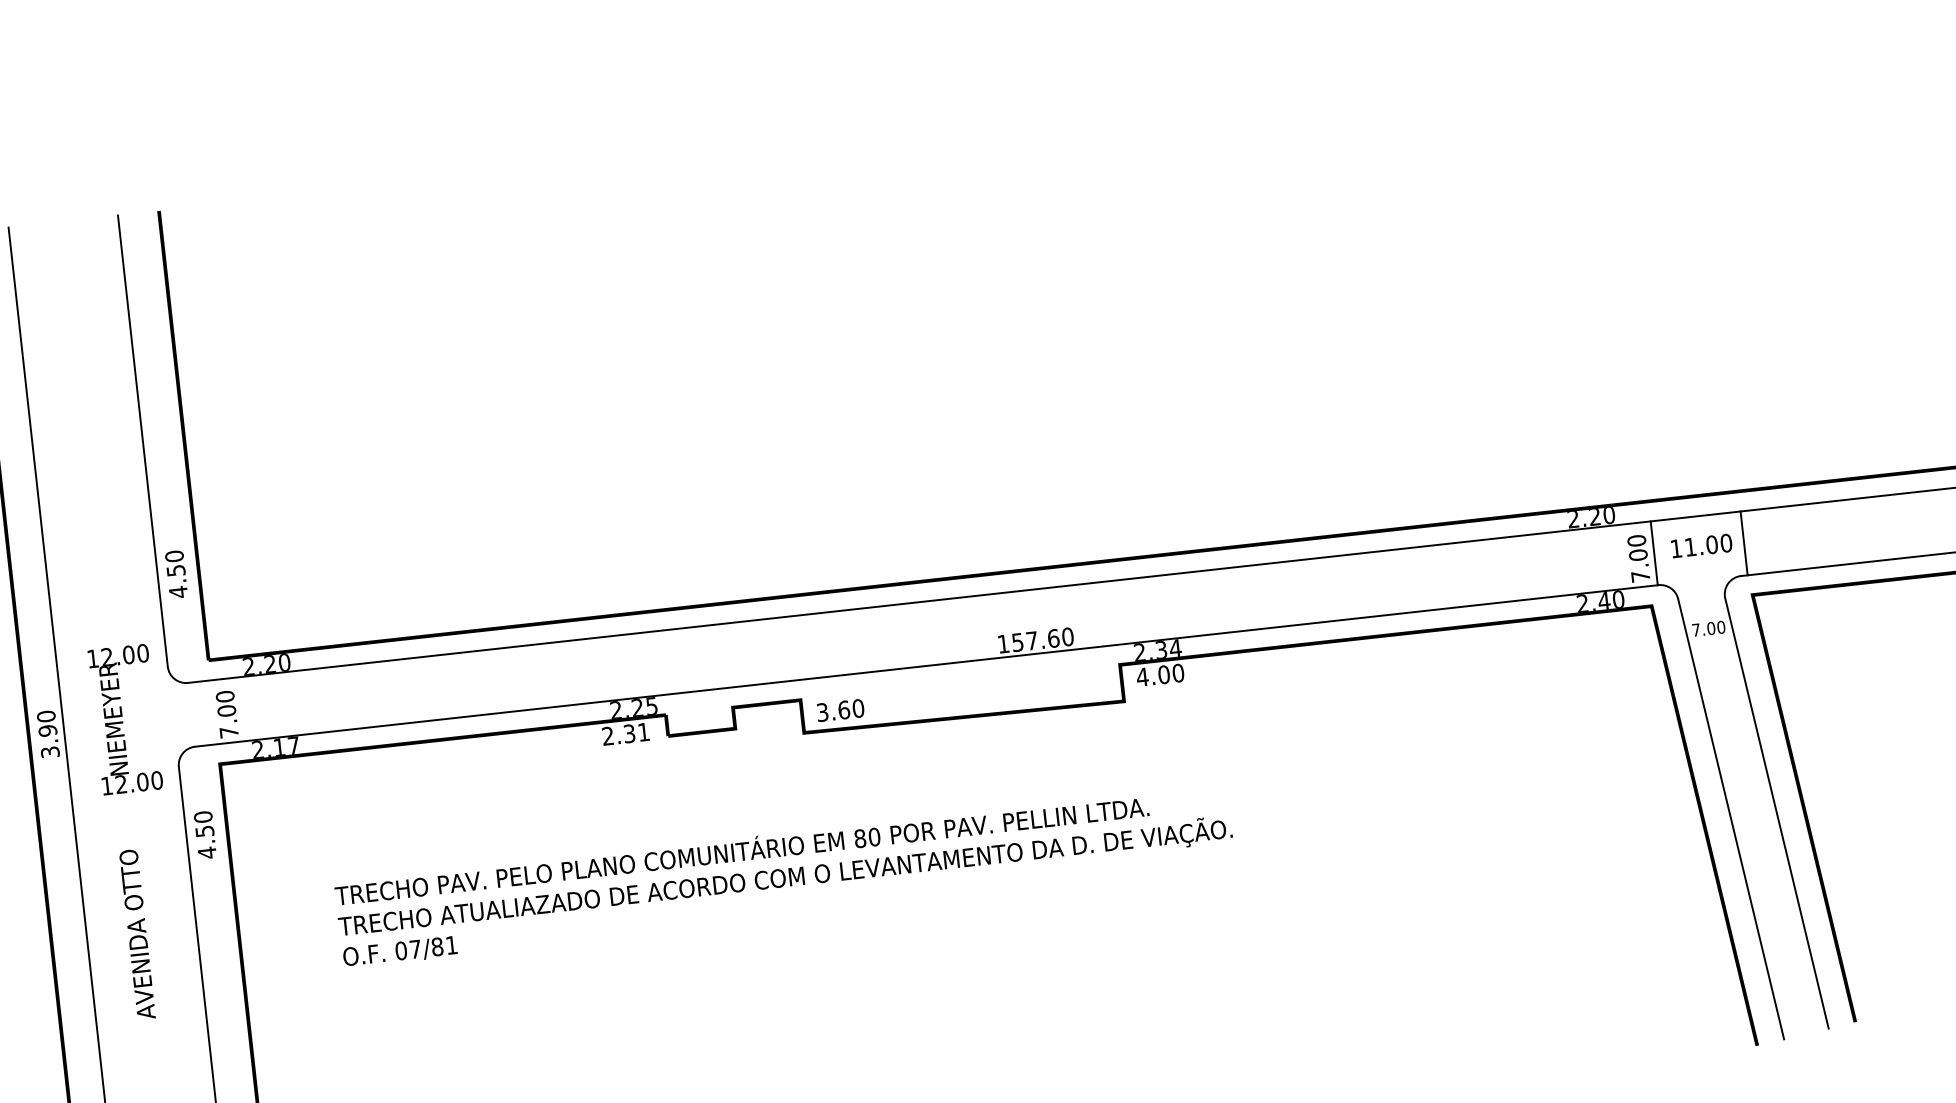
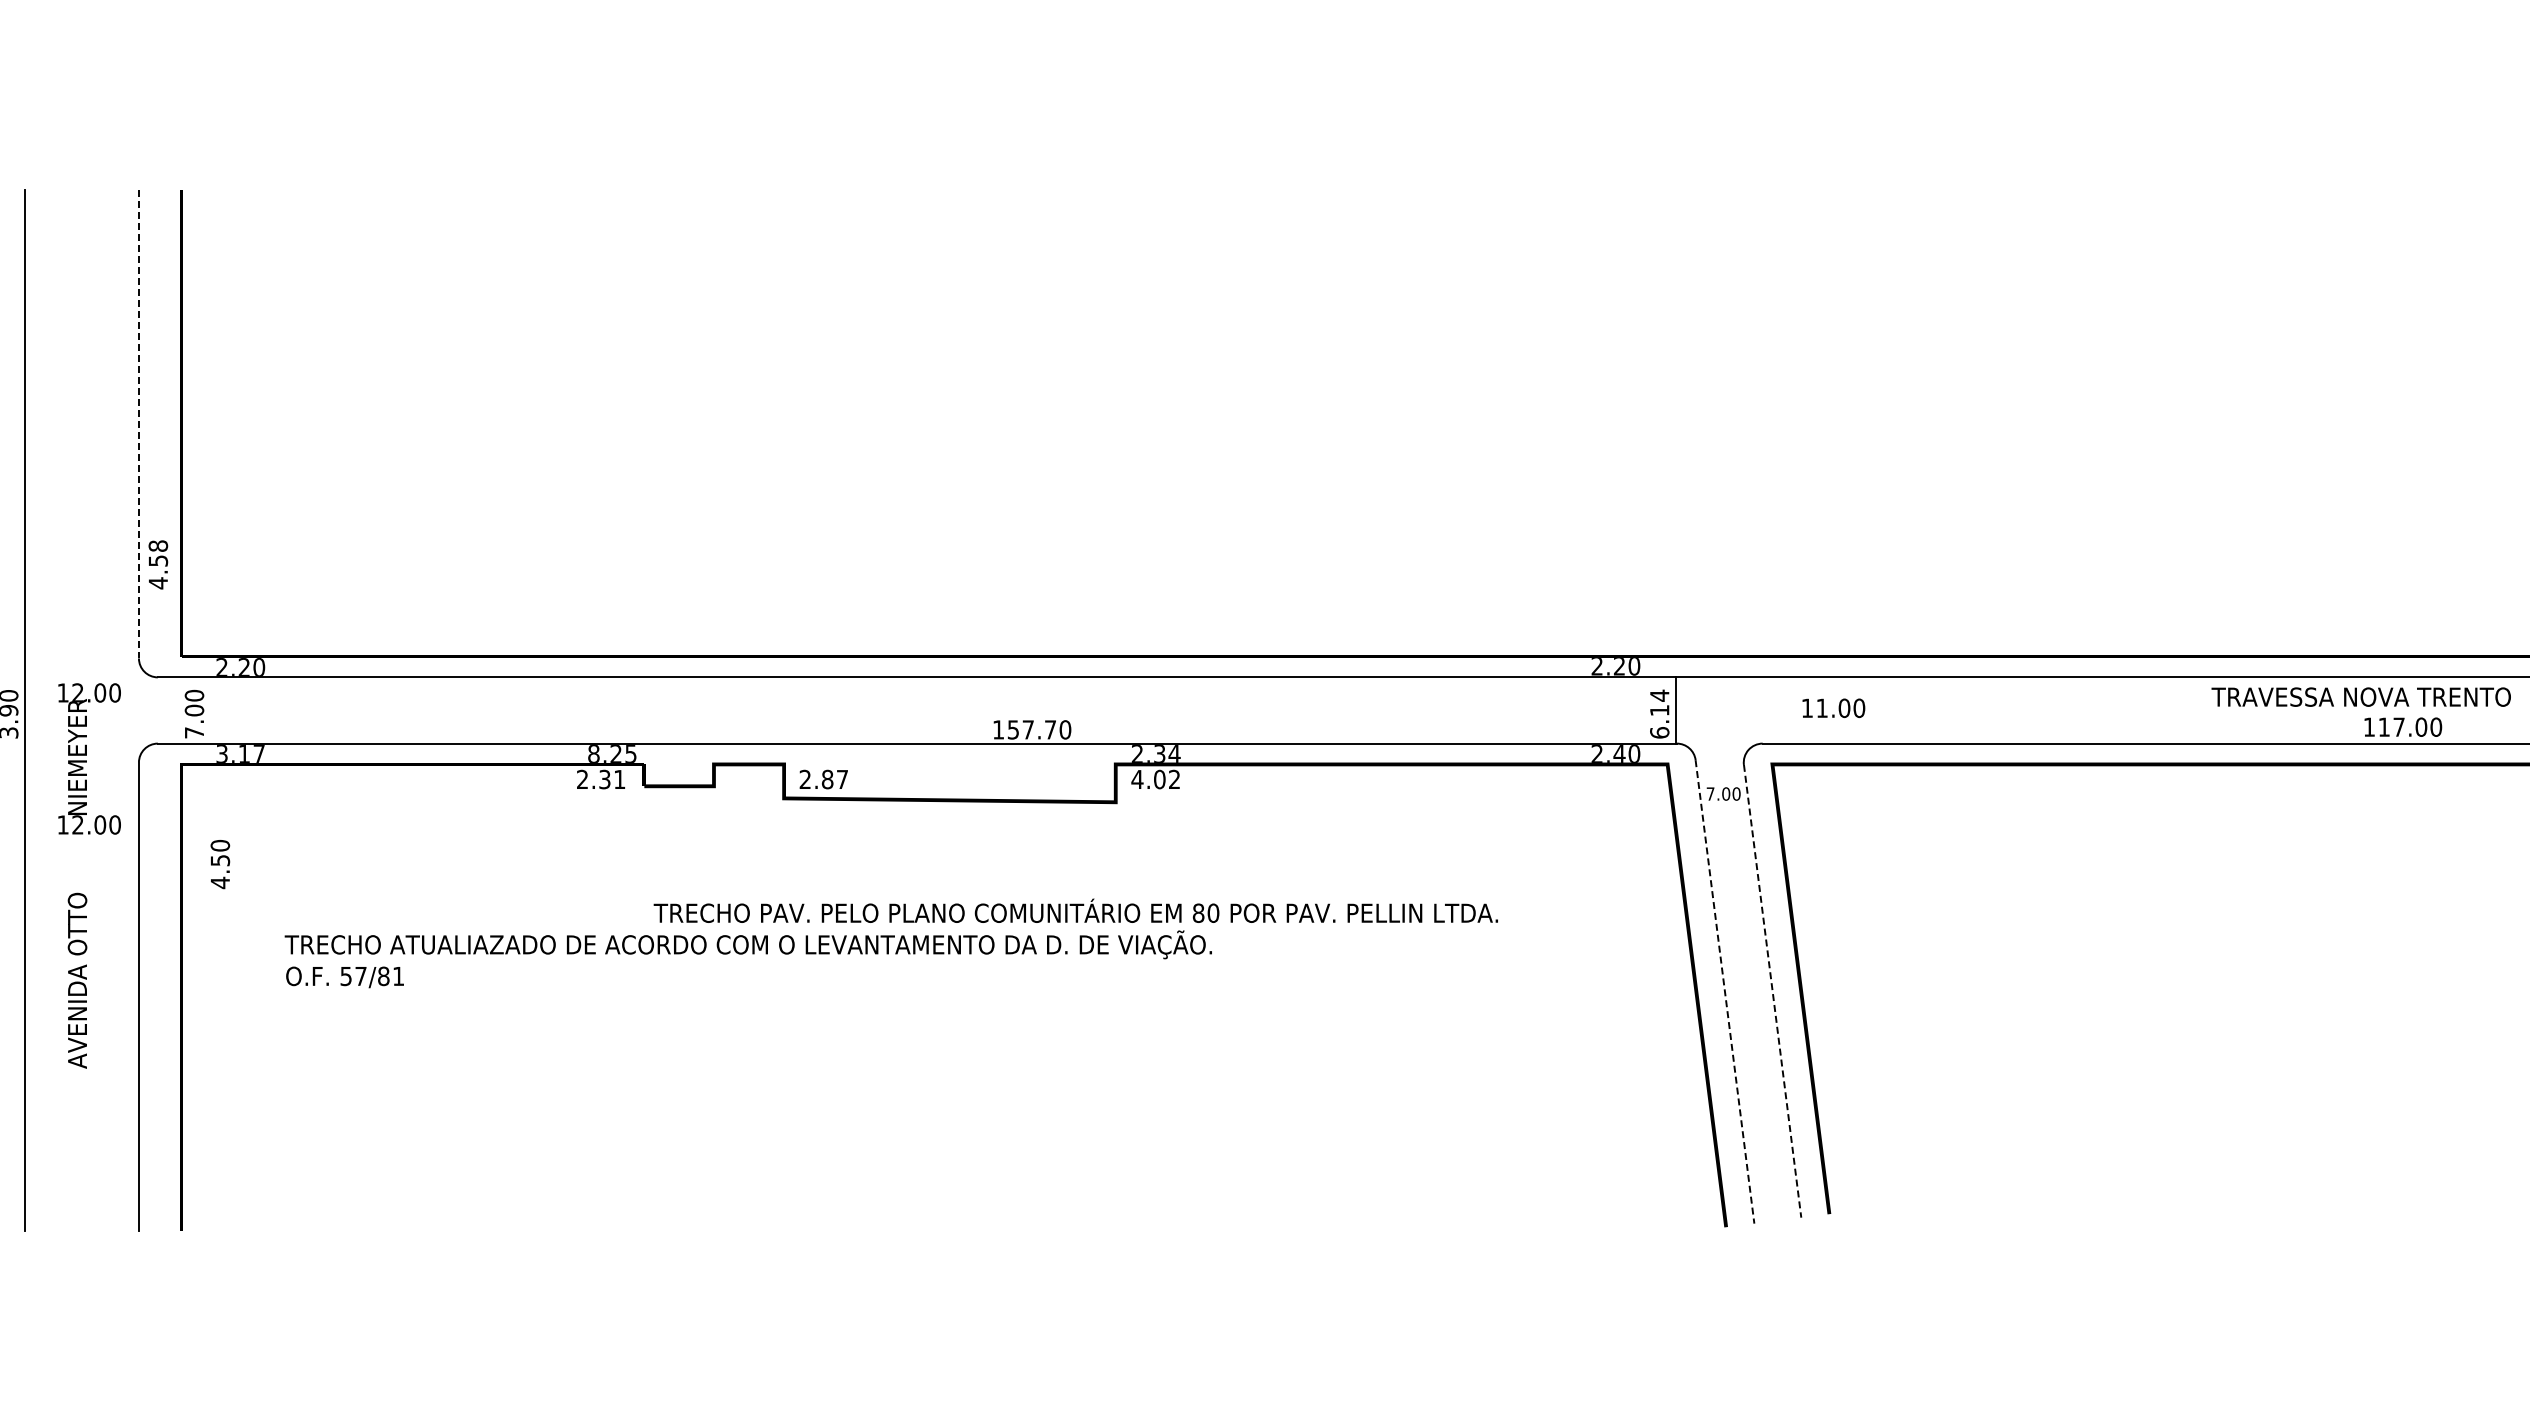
line: (142, 441) -> (138, 424), solid -> dashed
line: (1744, 543) -> (1769, 710), removed
text: (1701, 545) -> (1833, 707), moved
text: (174, 555) -> (158, 545), 4.50 -> 4.58
text: (1638, 558) -> (1659, 713), 7.00 -> 6.14
text: (1053, 638) -> (1050, 729), 157.60 -> 157.70
text: (1178, 673) -> (1174, 779), 4.00 -> 4.02
text: (615, 709) -> (593, 753), 2.25 -> 8.25
text: (840, 710) -> (823, 779), 3.60 -> 2.87
text: (257, 749) -> (221, 753), 2.17 -> 3.17
line: (1776, 813) -> (1772, 991), solid -> dashed
line: (1730, 818) -> (1724, 991), solid -> dashed
text: (137, 831) -> (89, 875), moved
text: (205, 835) -> (220, 864), moved
text: (741, 849) -> (1075, 910), moved
text: (401, 951) -> (346, 976), 07/81 -> 57/81

